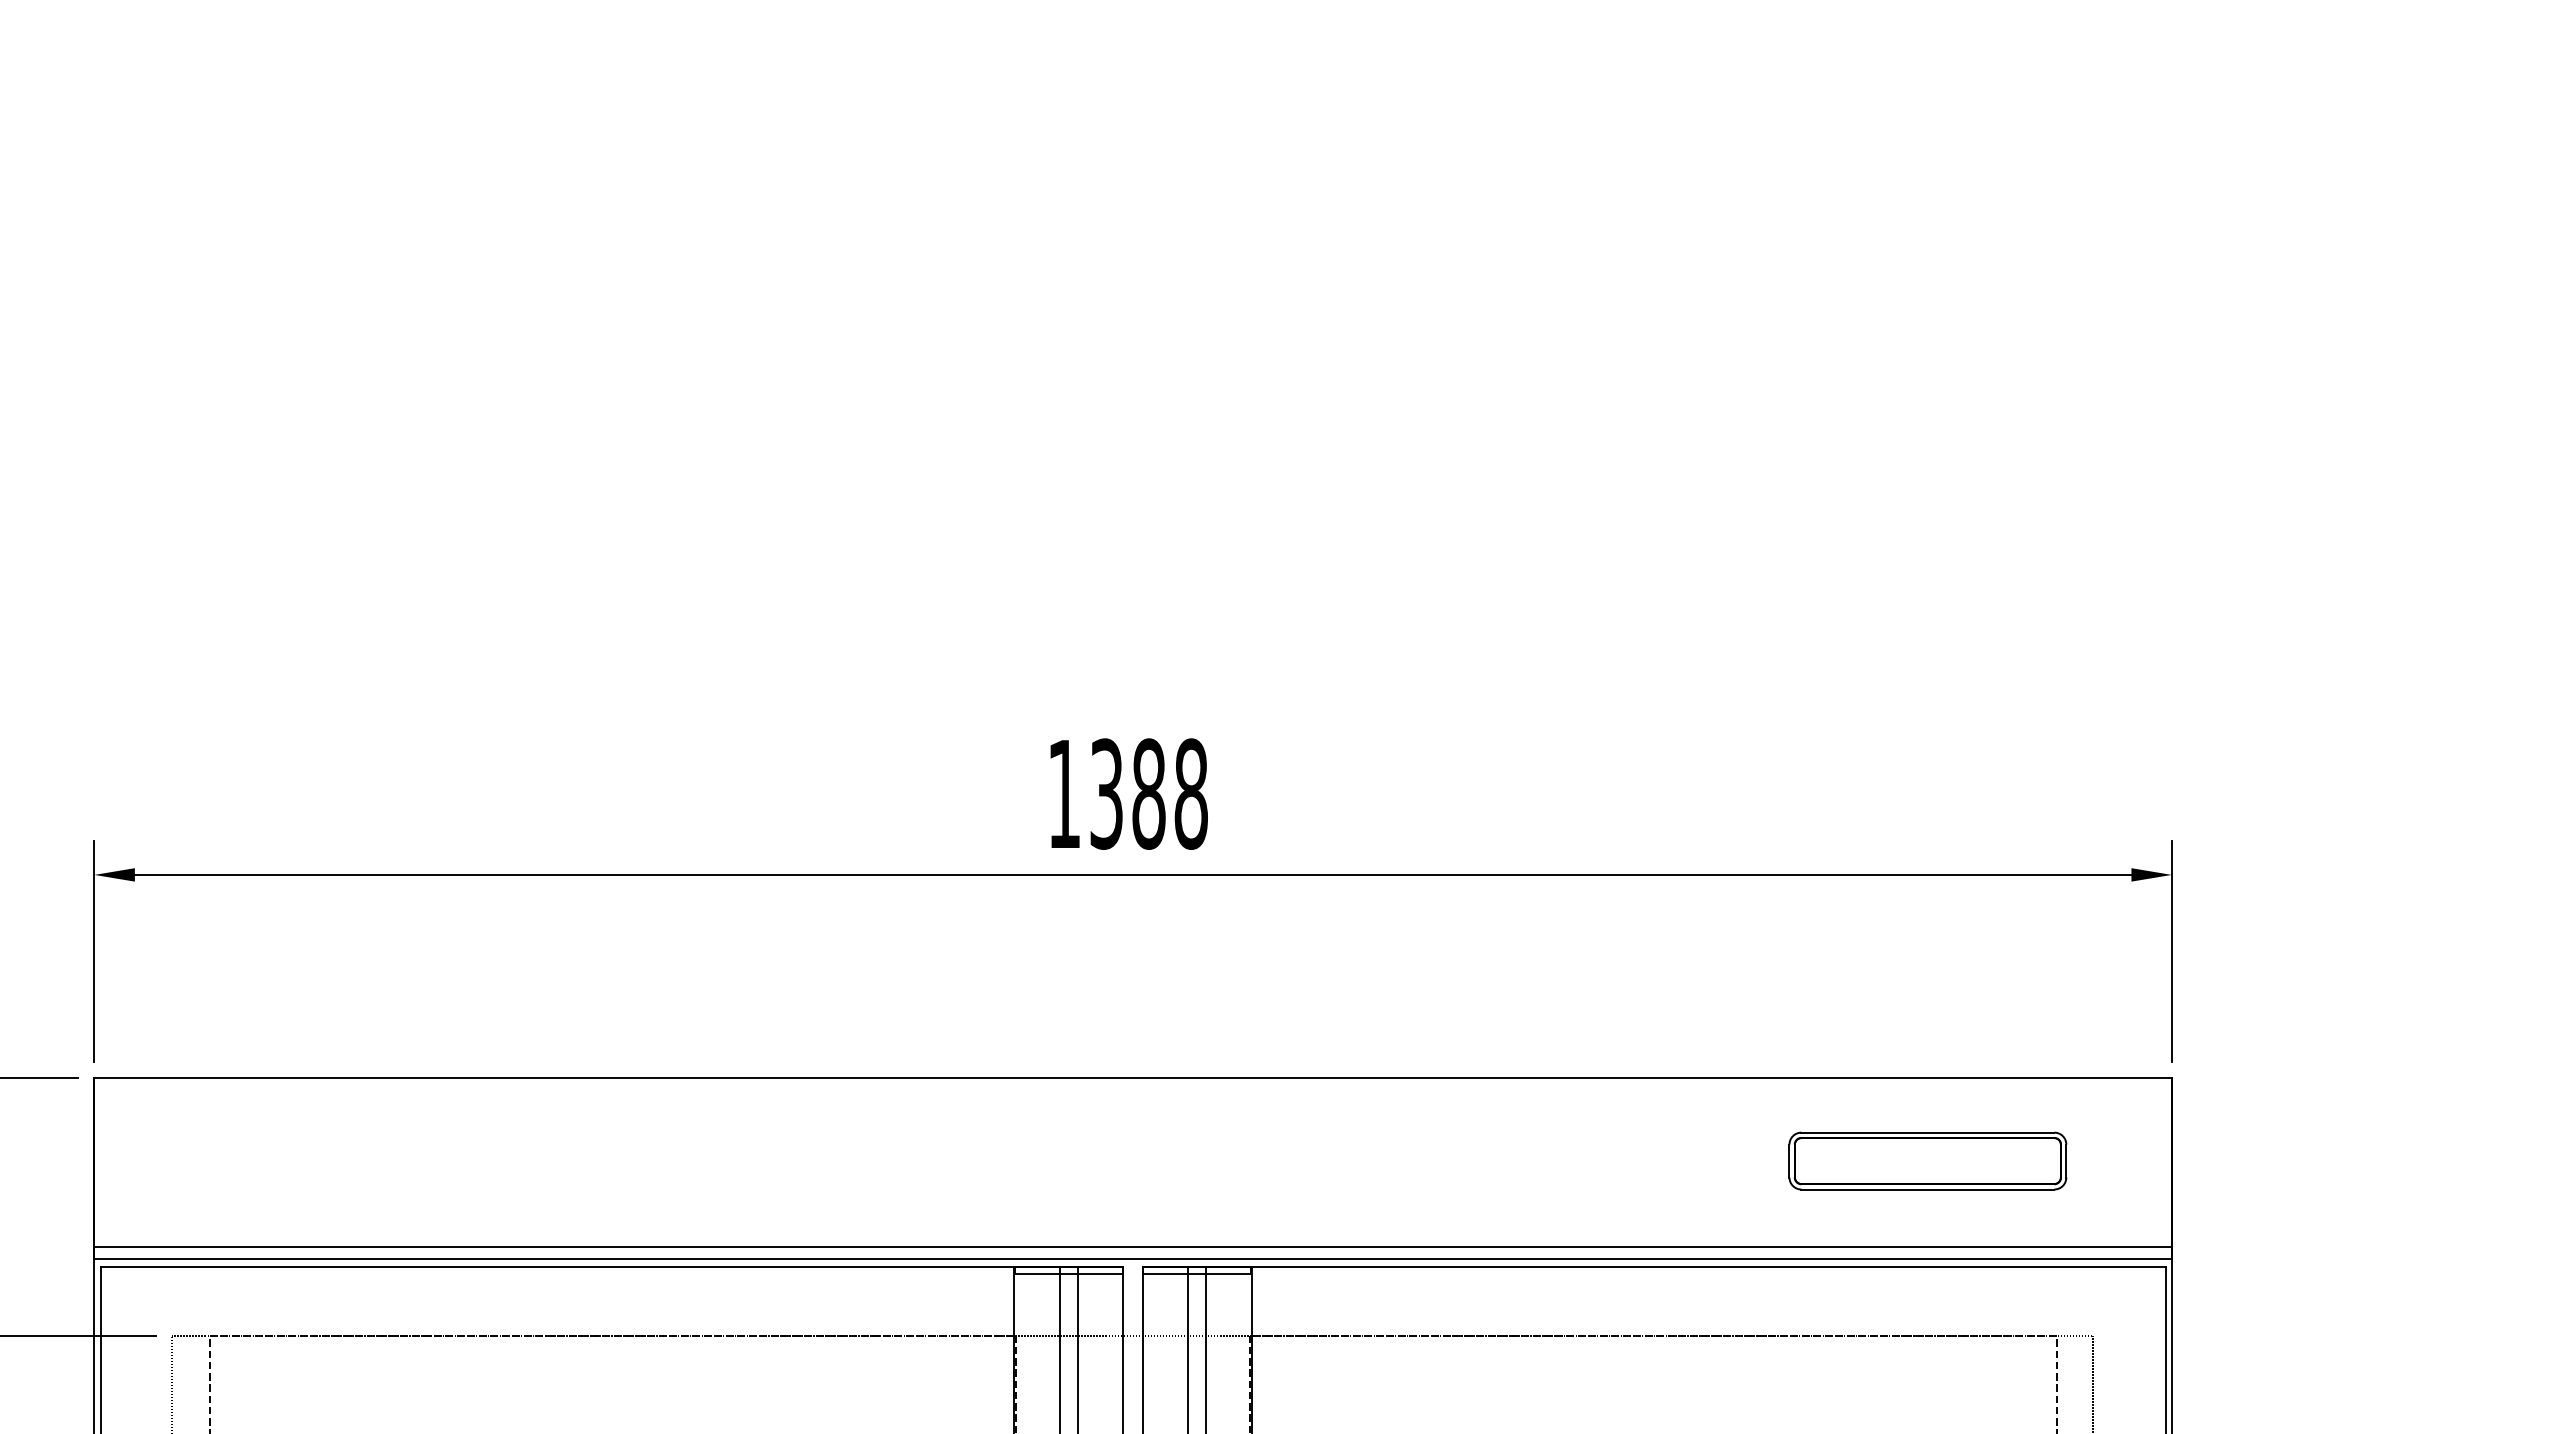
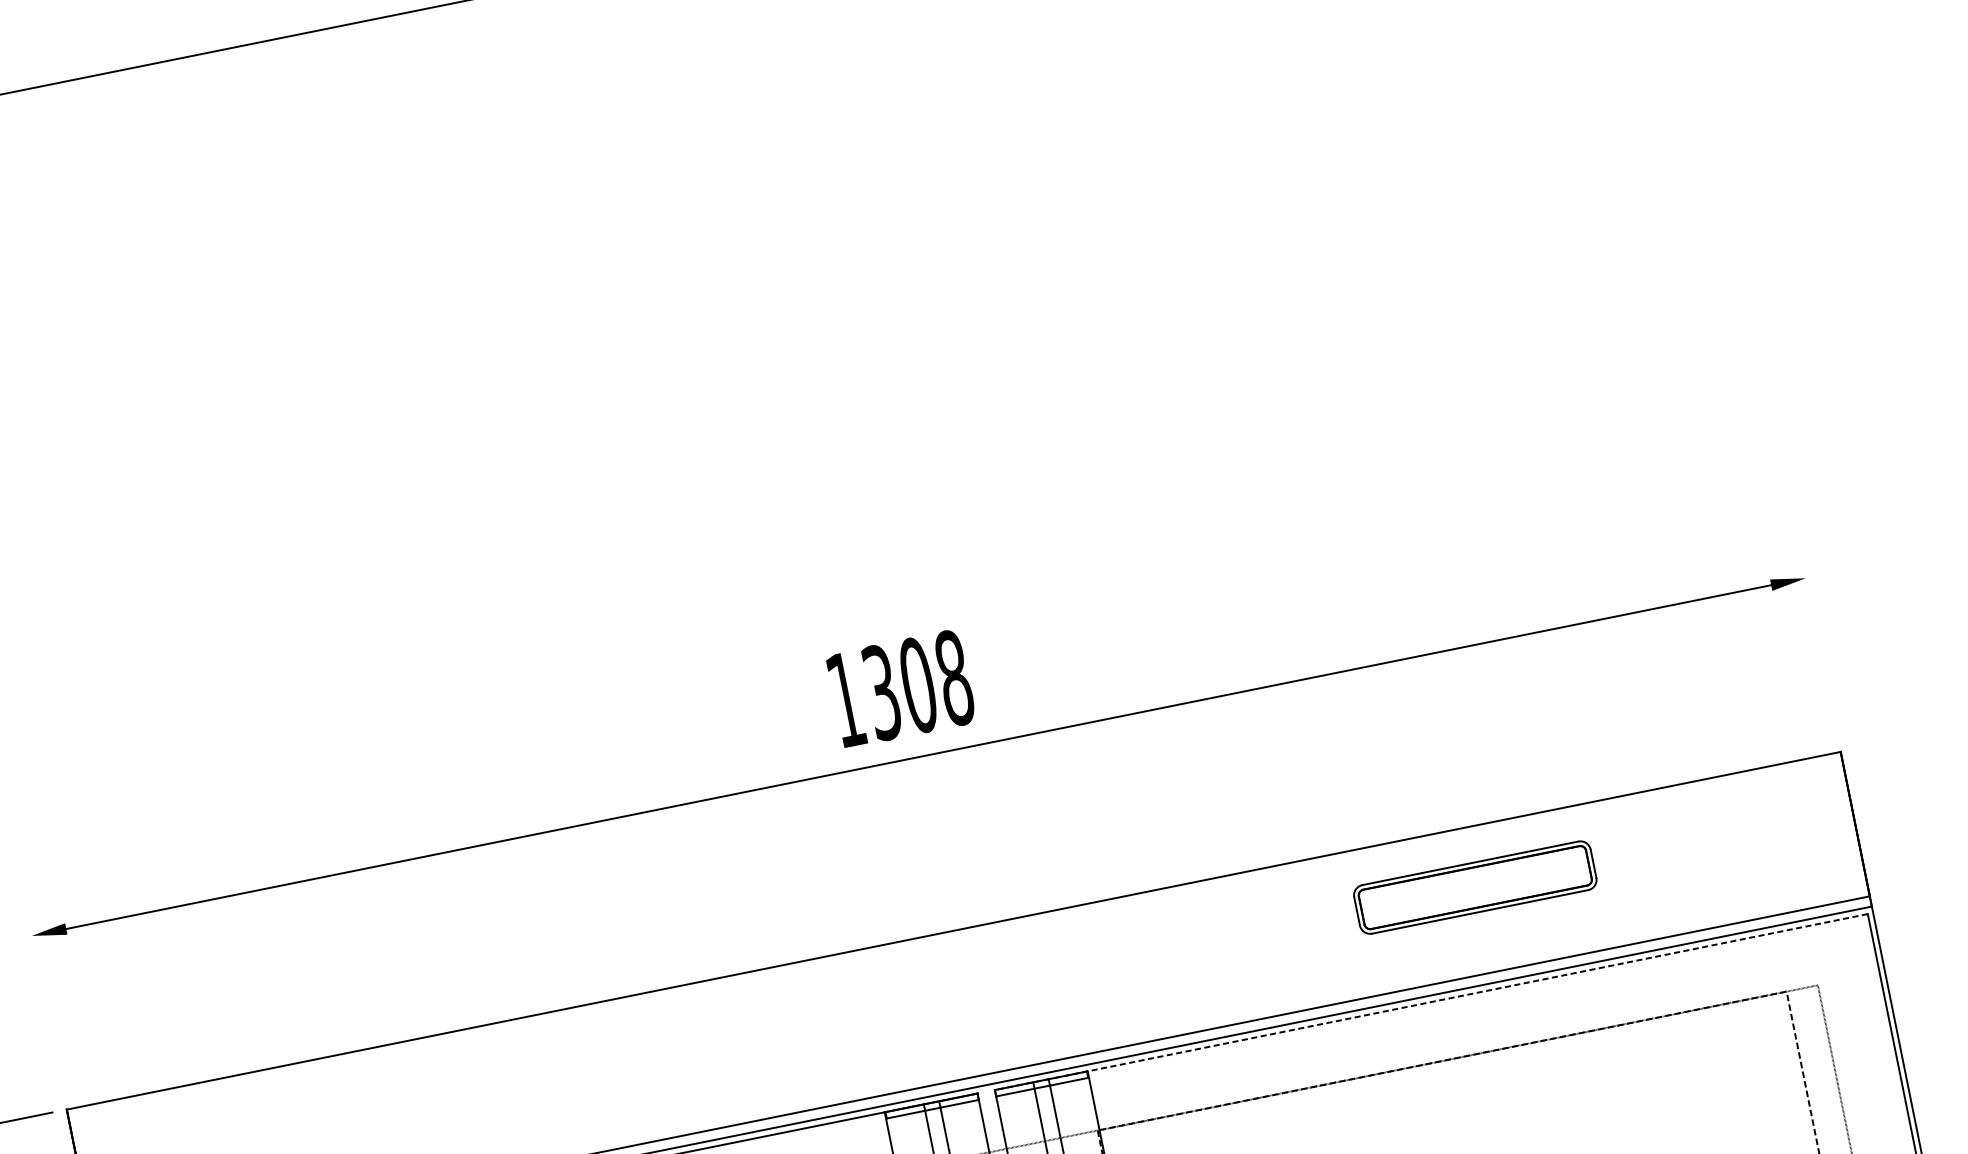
text: (1148, 793) -> (917, 684), 1388 -> 1308
line: (94, 951) -> (44, 1001), removed
line: (2171, 951) -> (1818, 643), removed
part: (1927, 1160) -> (1474, 887), moved
line: (1653, 1266) -> (1430, 1001), solid -> dashed

